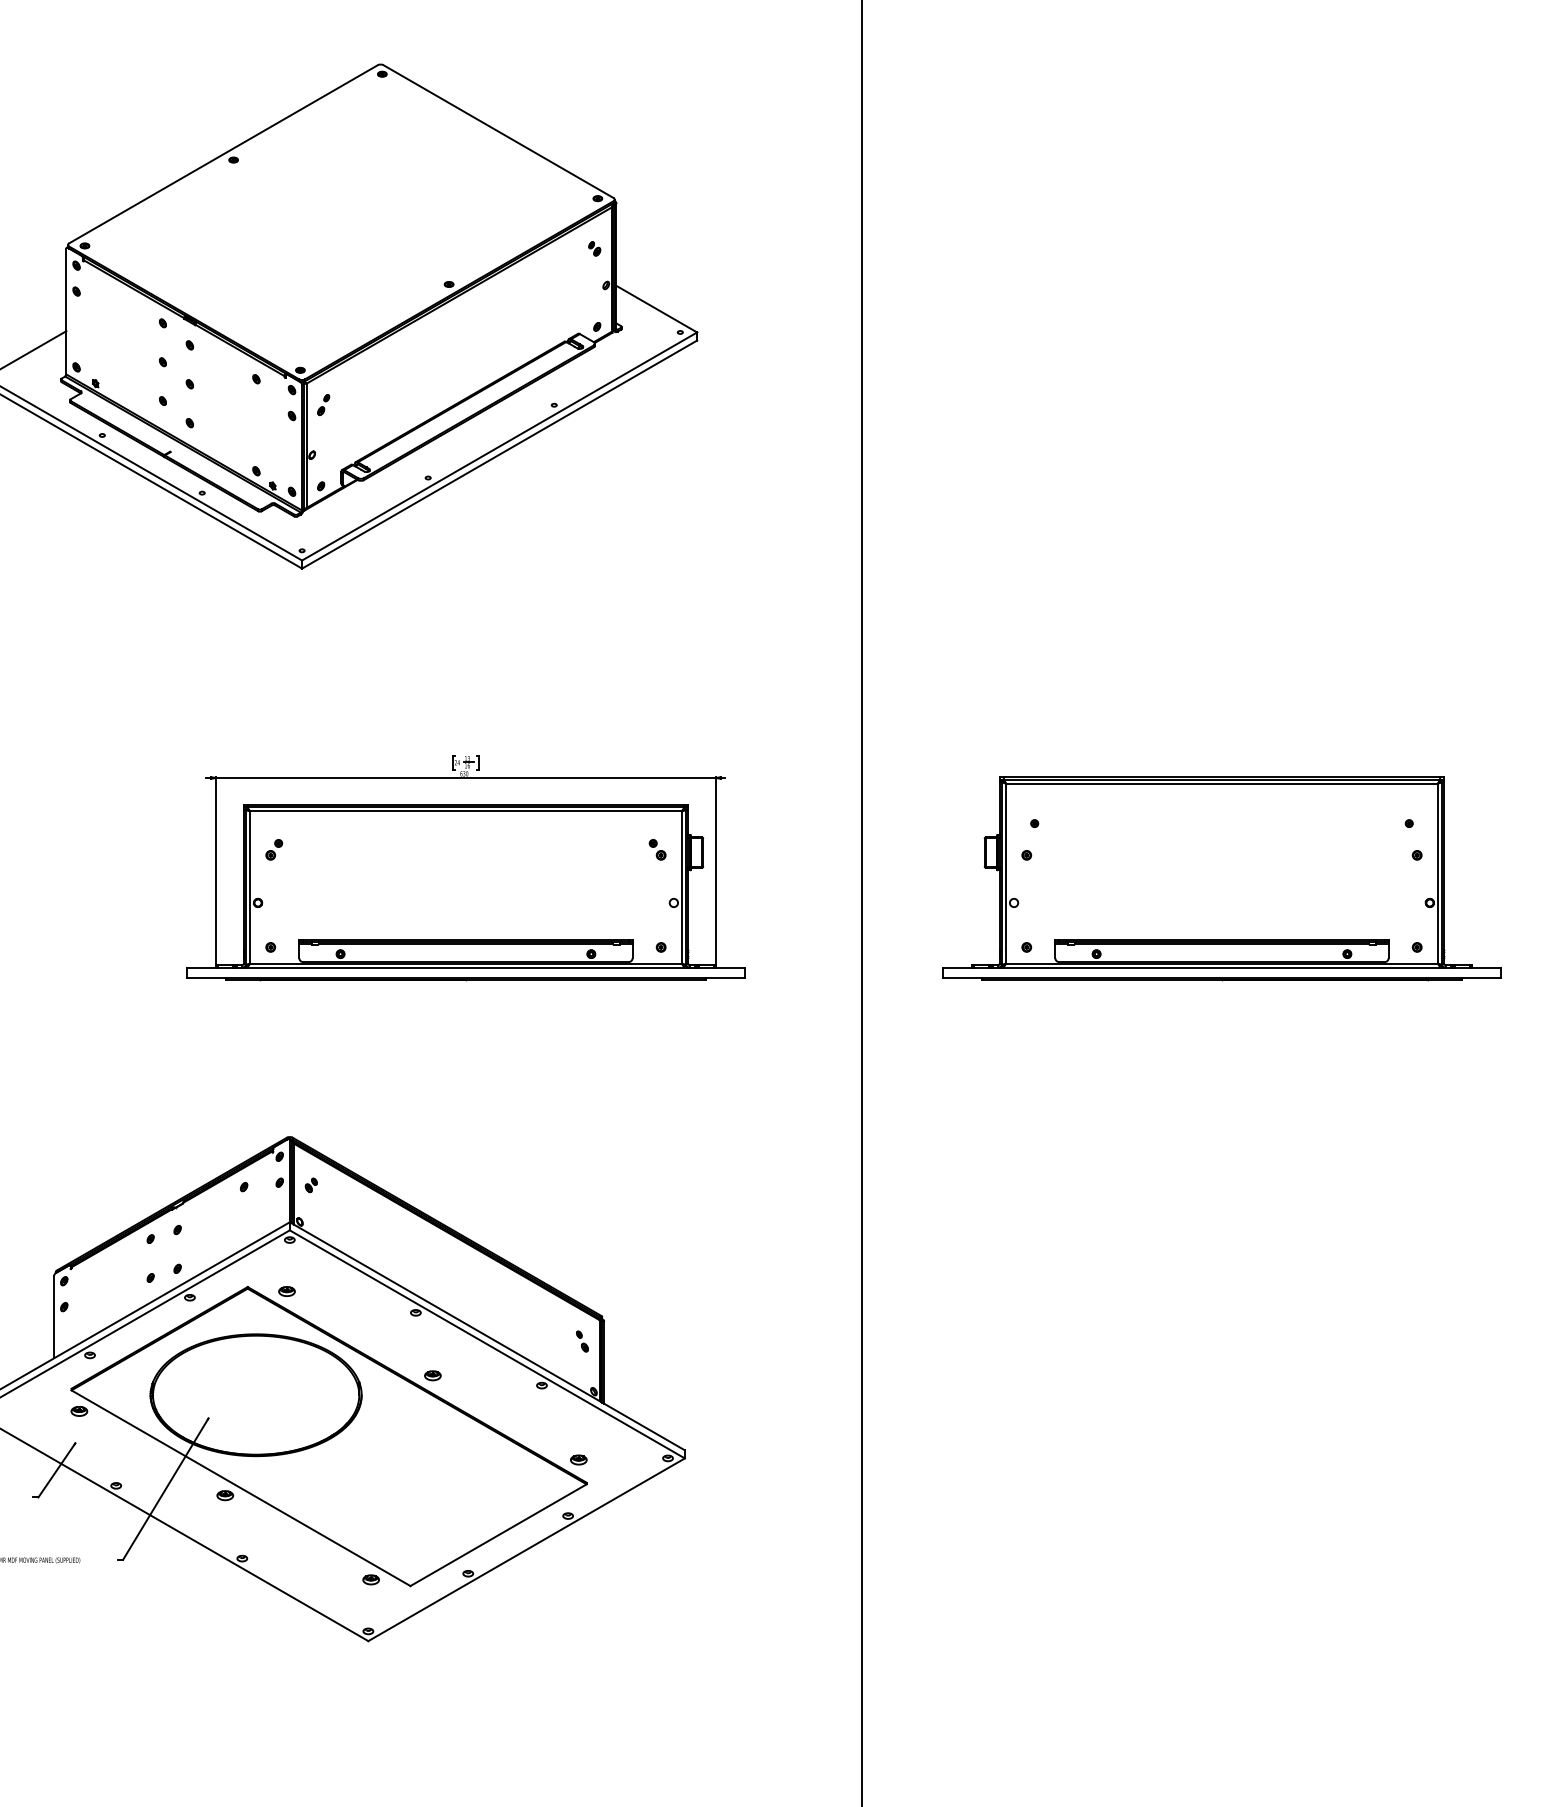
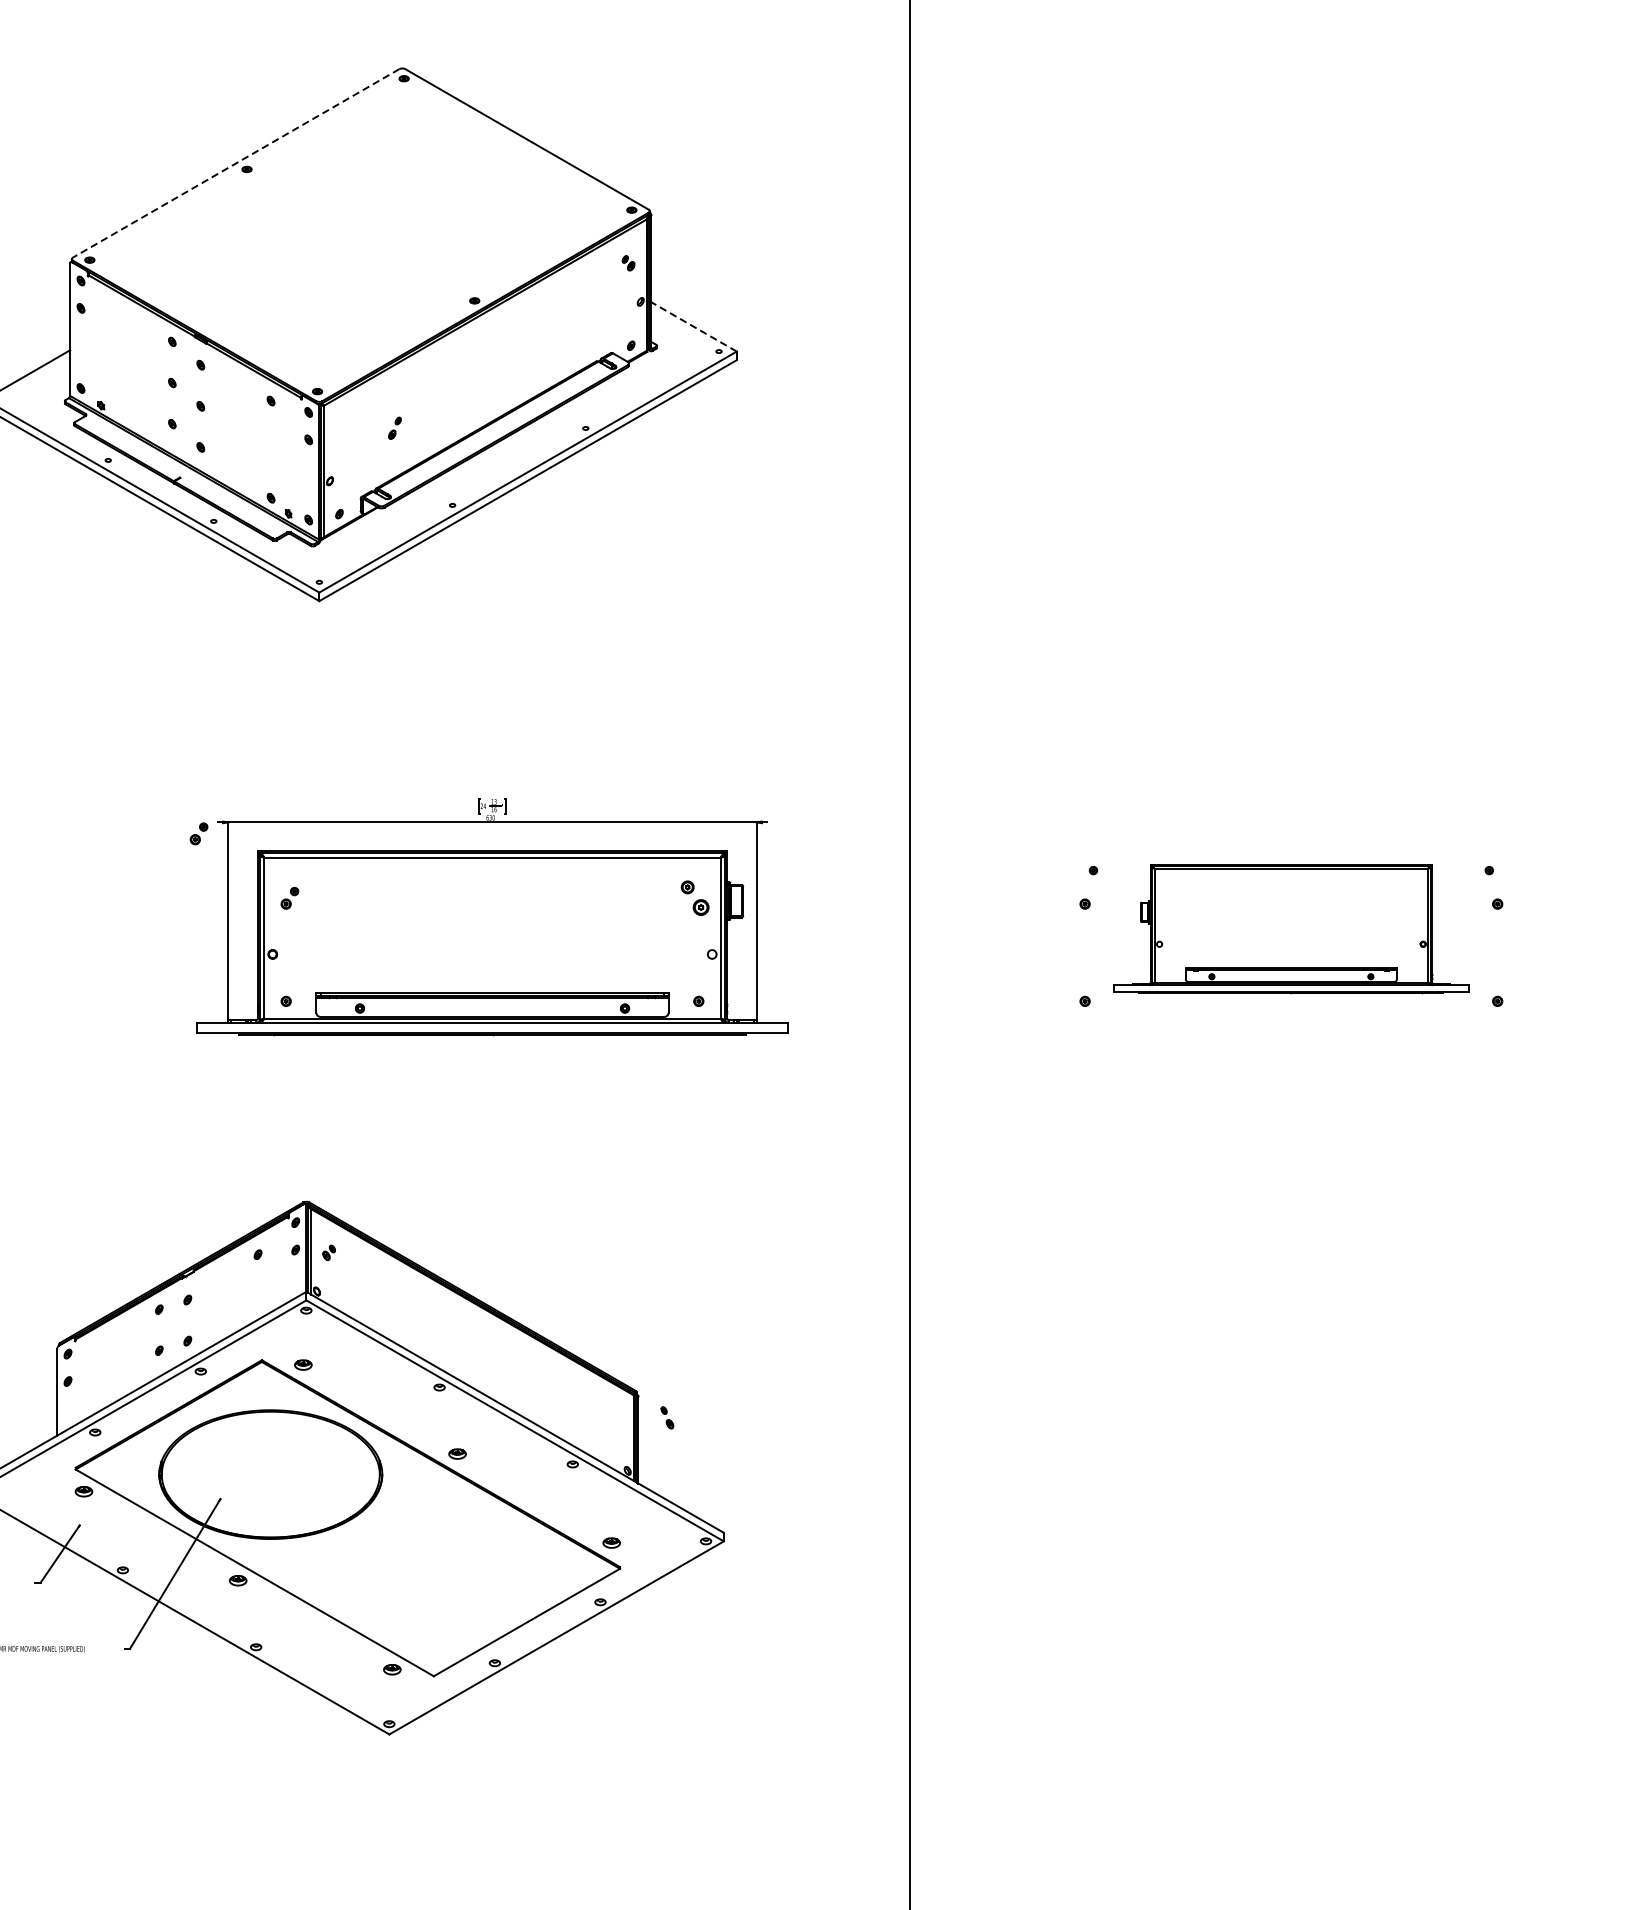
line: (223, 154) -> (236, 163), solid -> dashed
line: (656, 309) -> (693, 327), solid -> dashed
part: (323, 405) -> (394, 428), moved
part: (188, 788) -> (199, 833), added
part: (657, 849) -> (694, 897), size x1.6
part: (1221, 878) -> (1290, 928), size x0.6
part: (582, 1341) -> (667, 1417), moved

